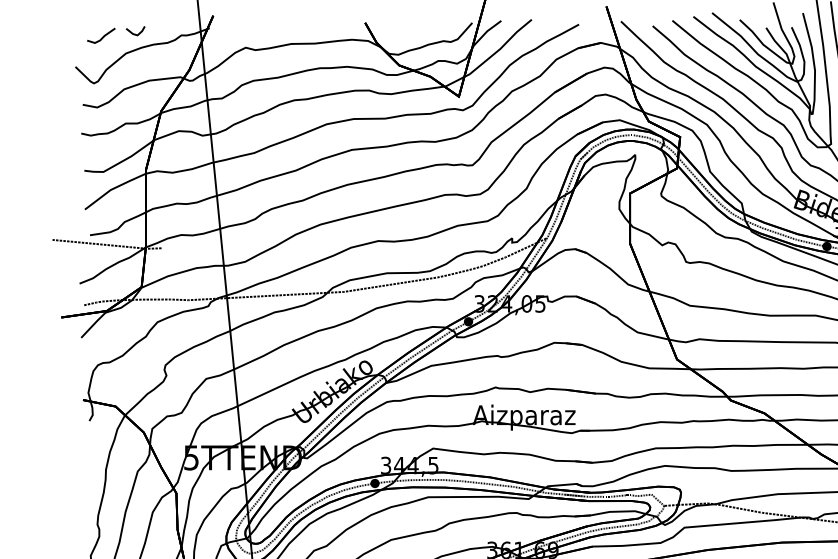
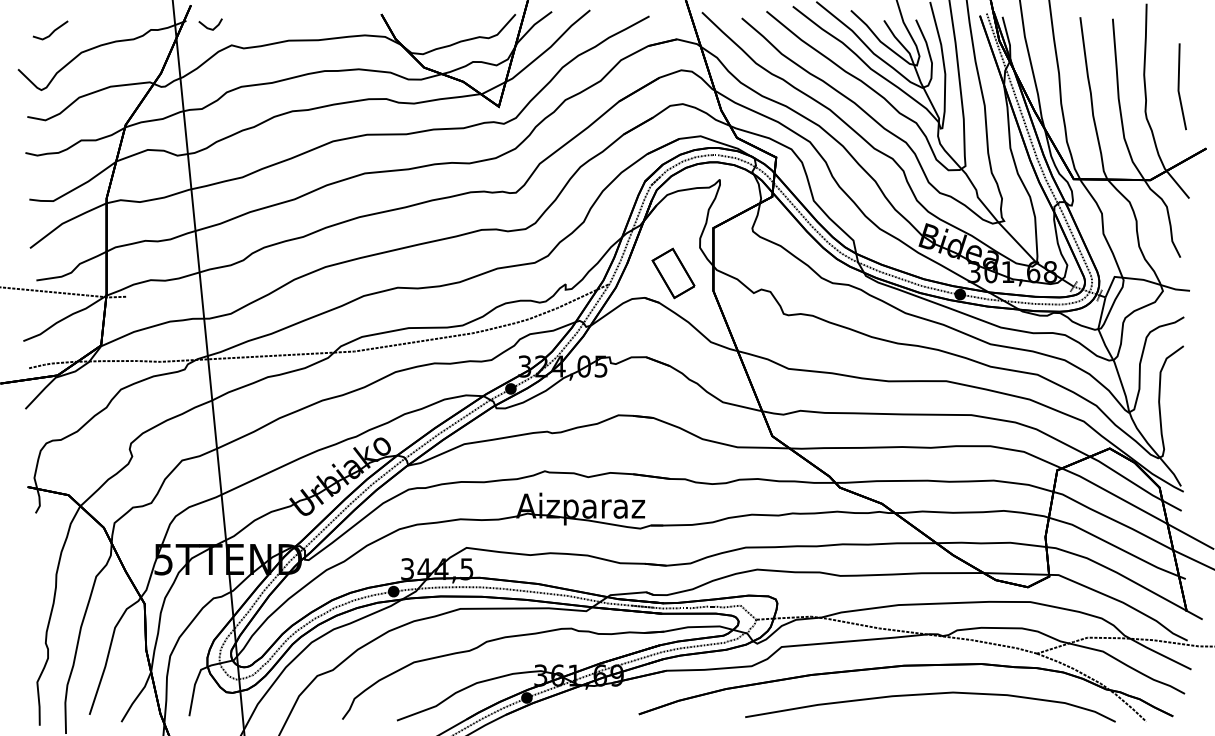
line: (134, 33) -> (209, 27), moved
part: (598, 229) -> (673, 273), added

